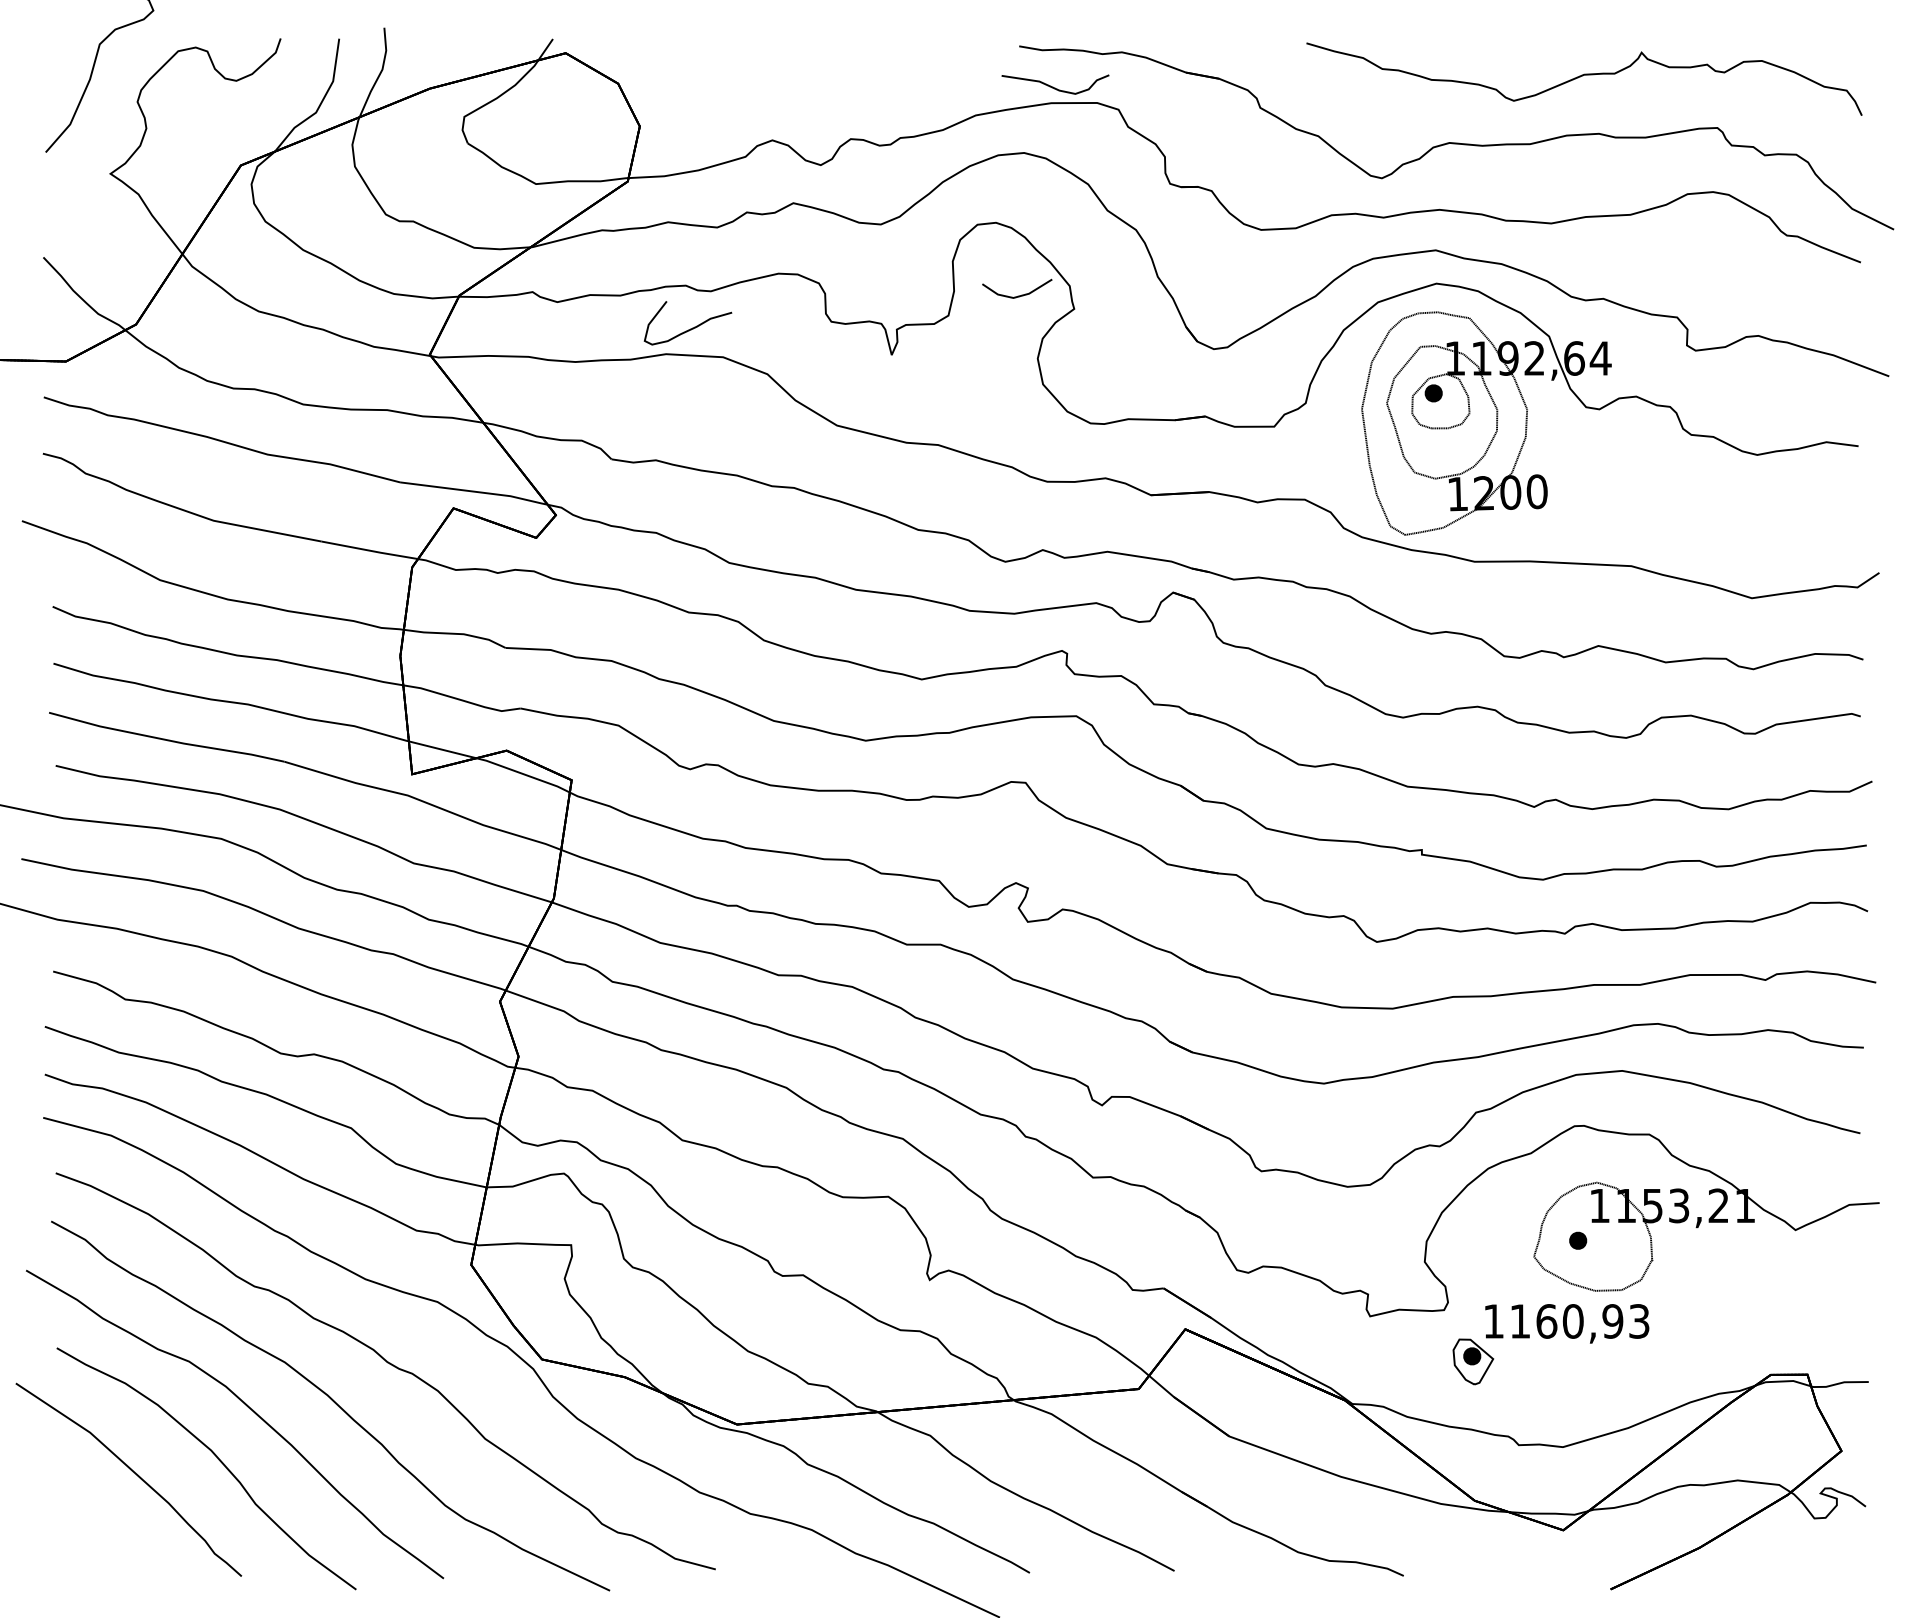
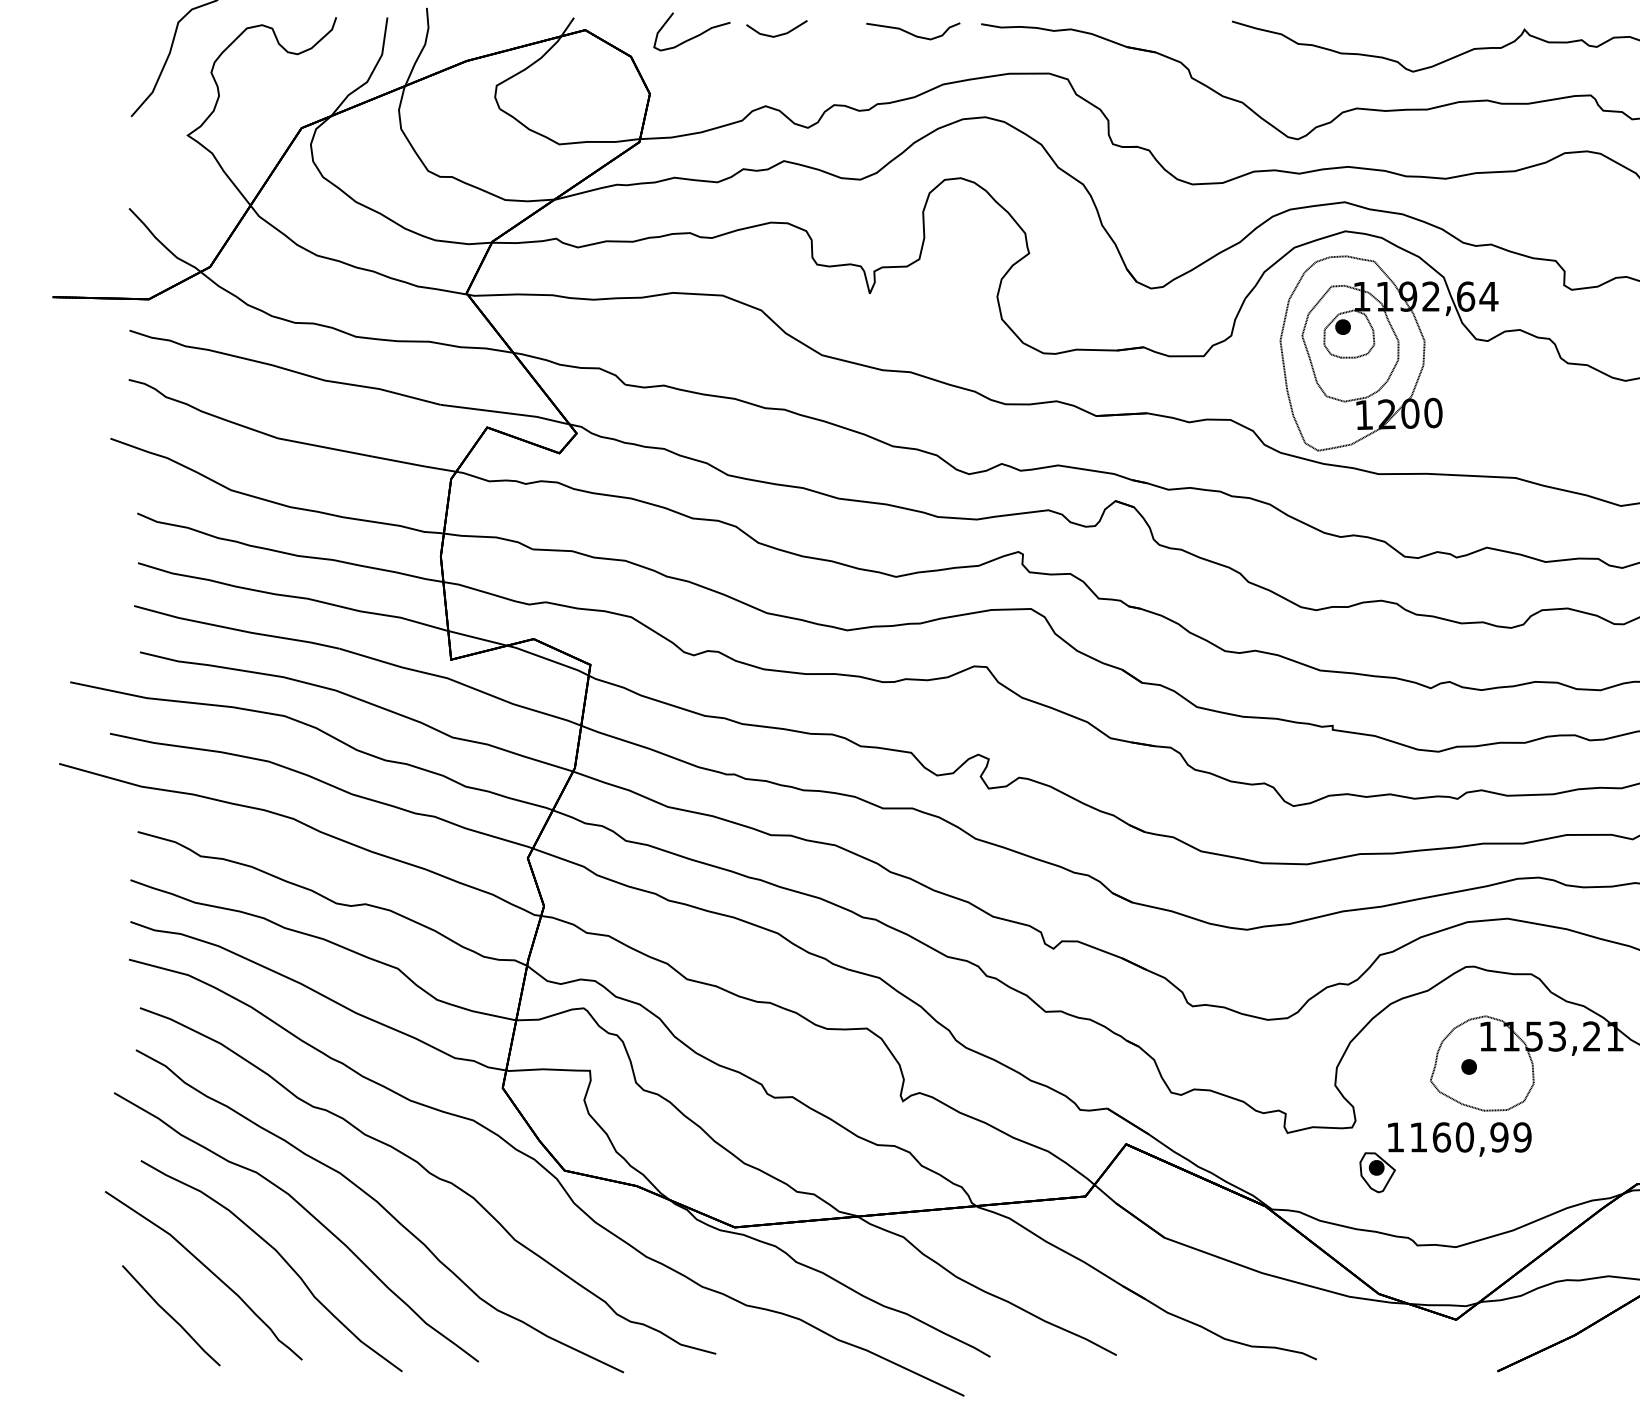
curve: (1053, 86) -> (911, 33), moved
line: (1018, 295) -> (777, 34), moved
curve: (690, 328) -> (694, 36), moved
text: (1638, 1321) -> (1521, 1137), 1160,93 -> 1160,99
part: (91, 1525) -> (171, 1315), added

